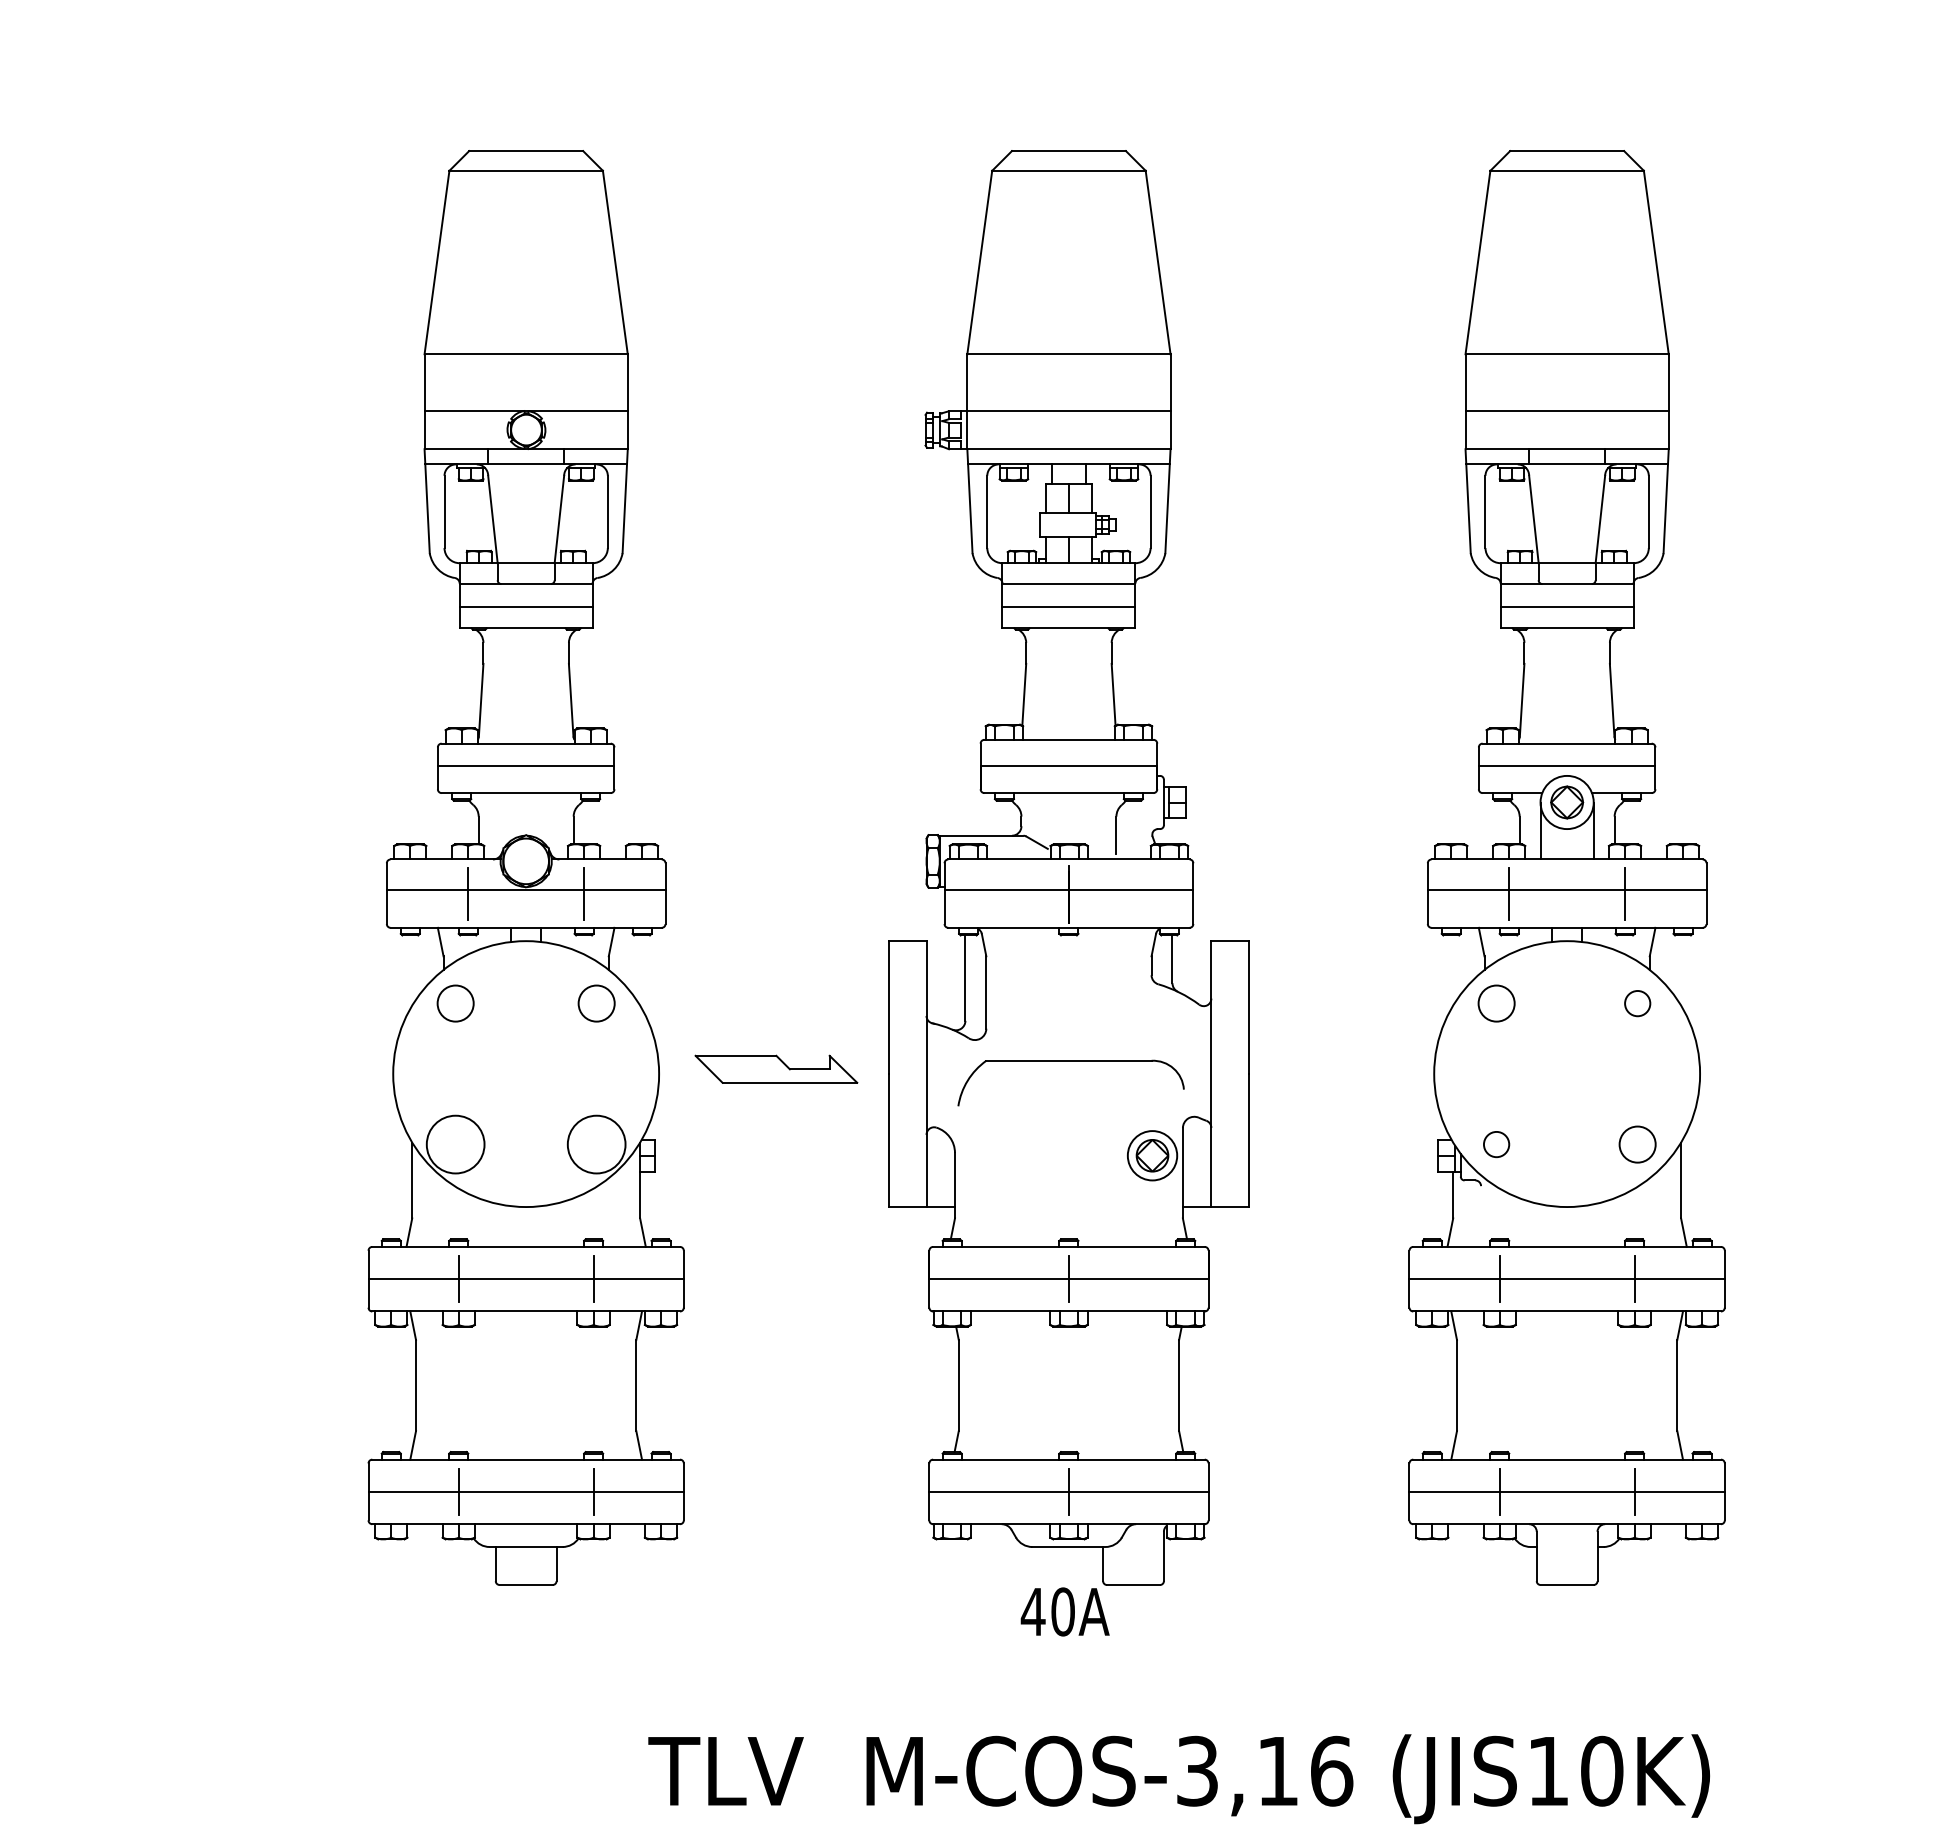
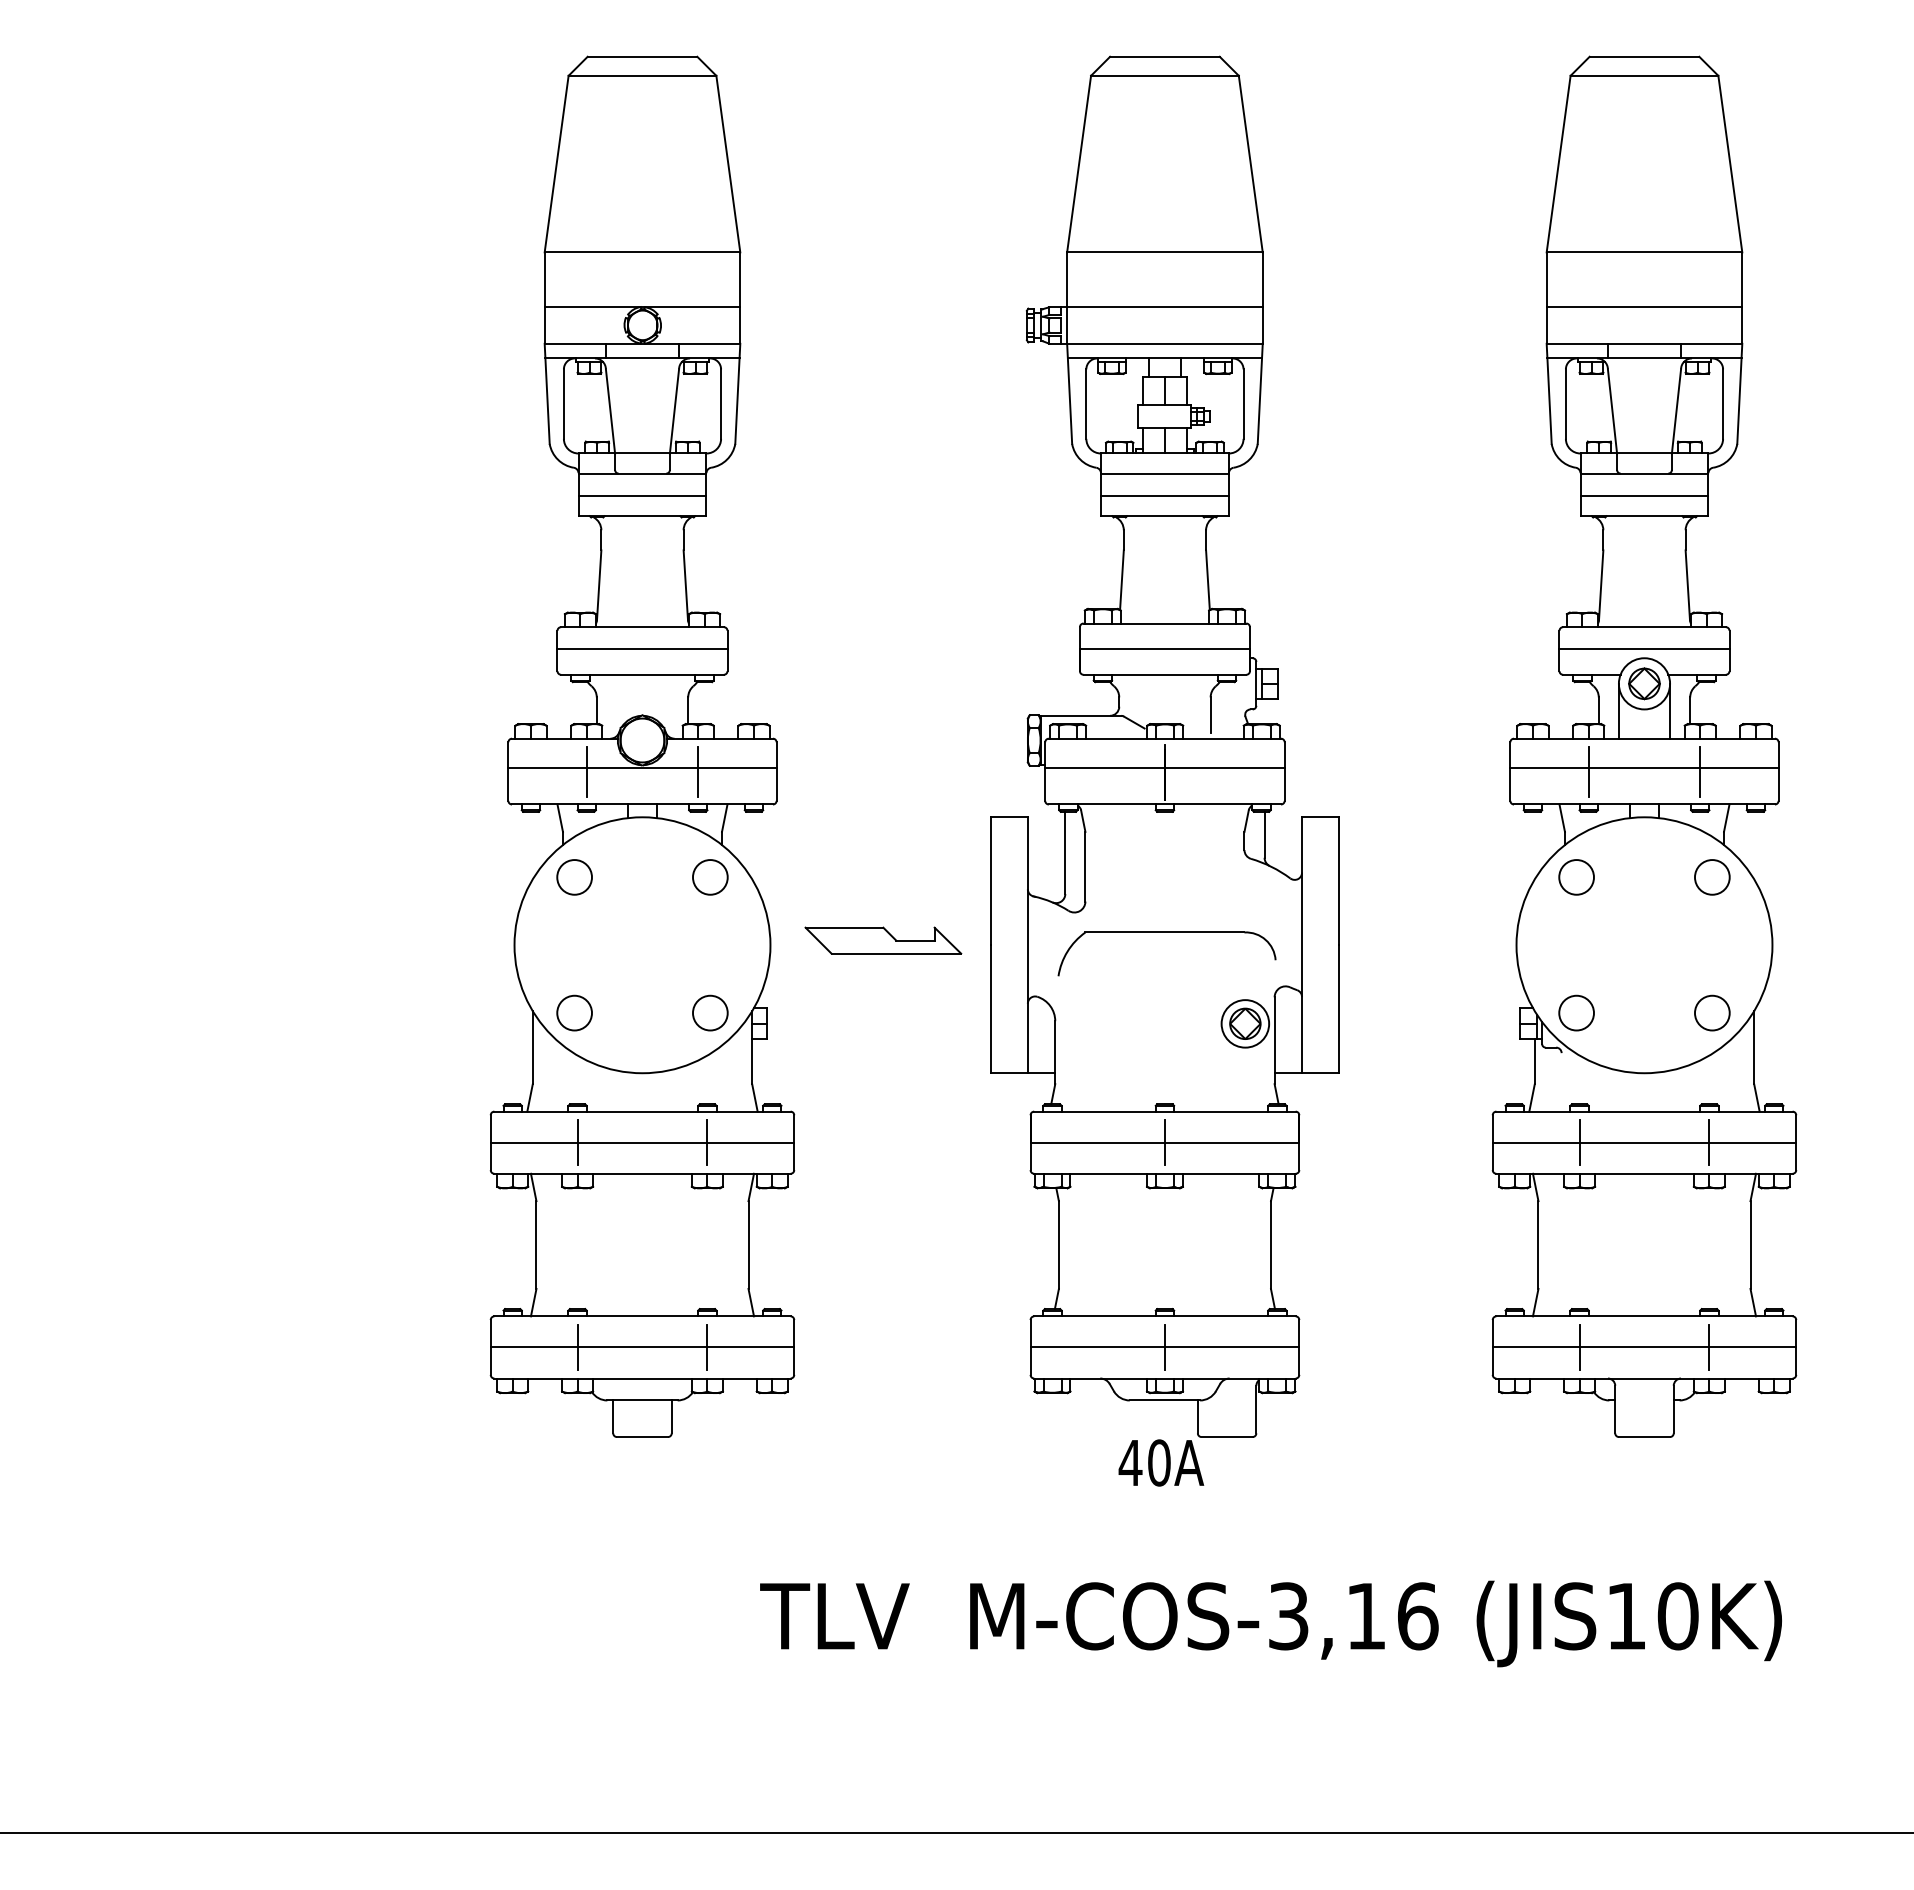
circle: (1637, 1003) -> (1712, 877), size x1.43
circle: (455, 1143) -> (574, 1012), size x0.62
circle: (596, 1143) -> (710, 1012), size x0.62
circle: (1496, 1143) -> (1576, 1012), size x1.43

